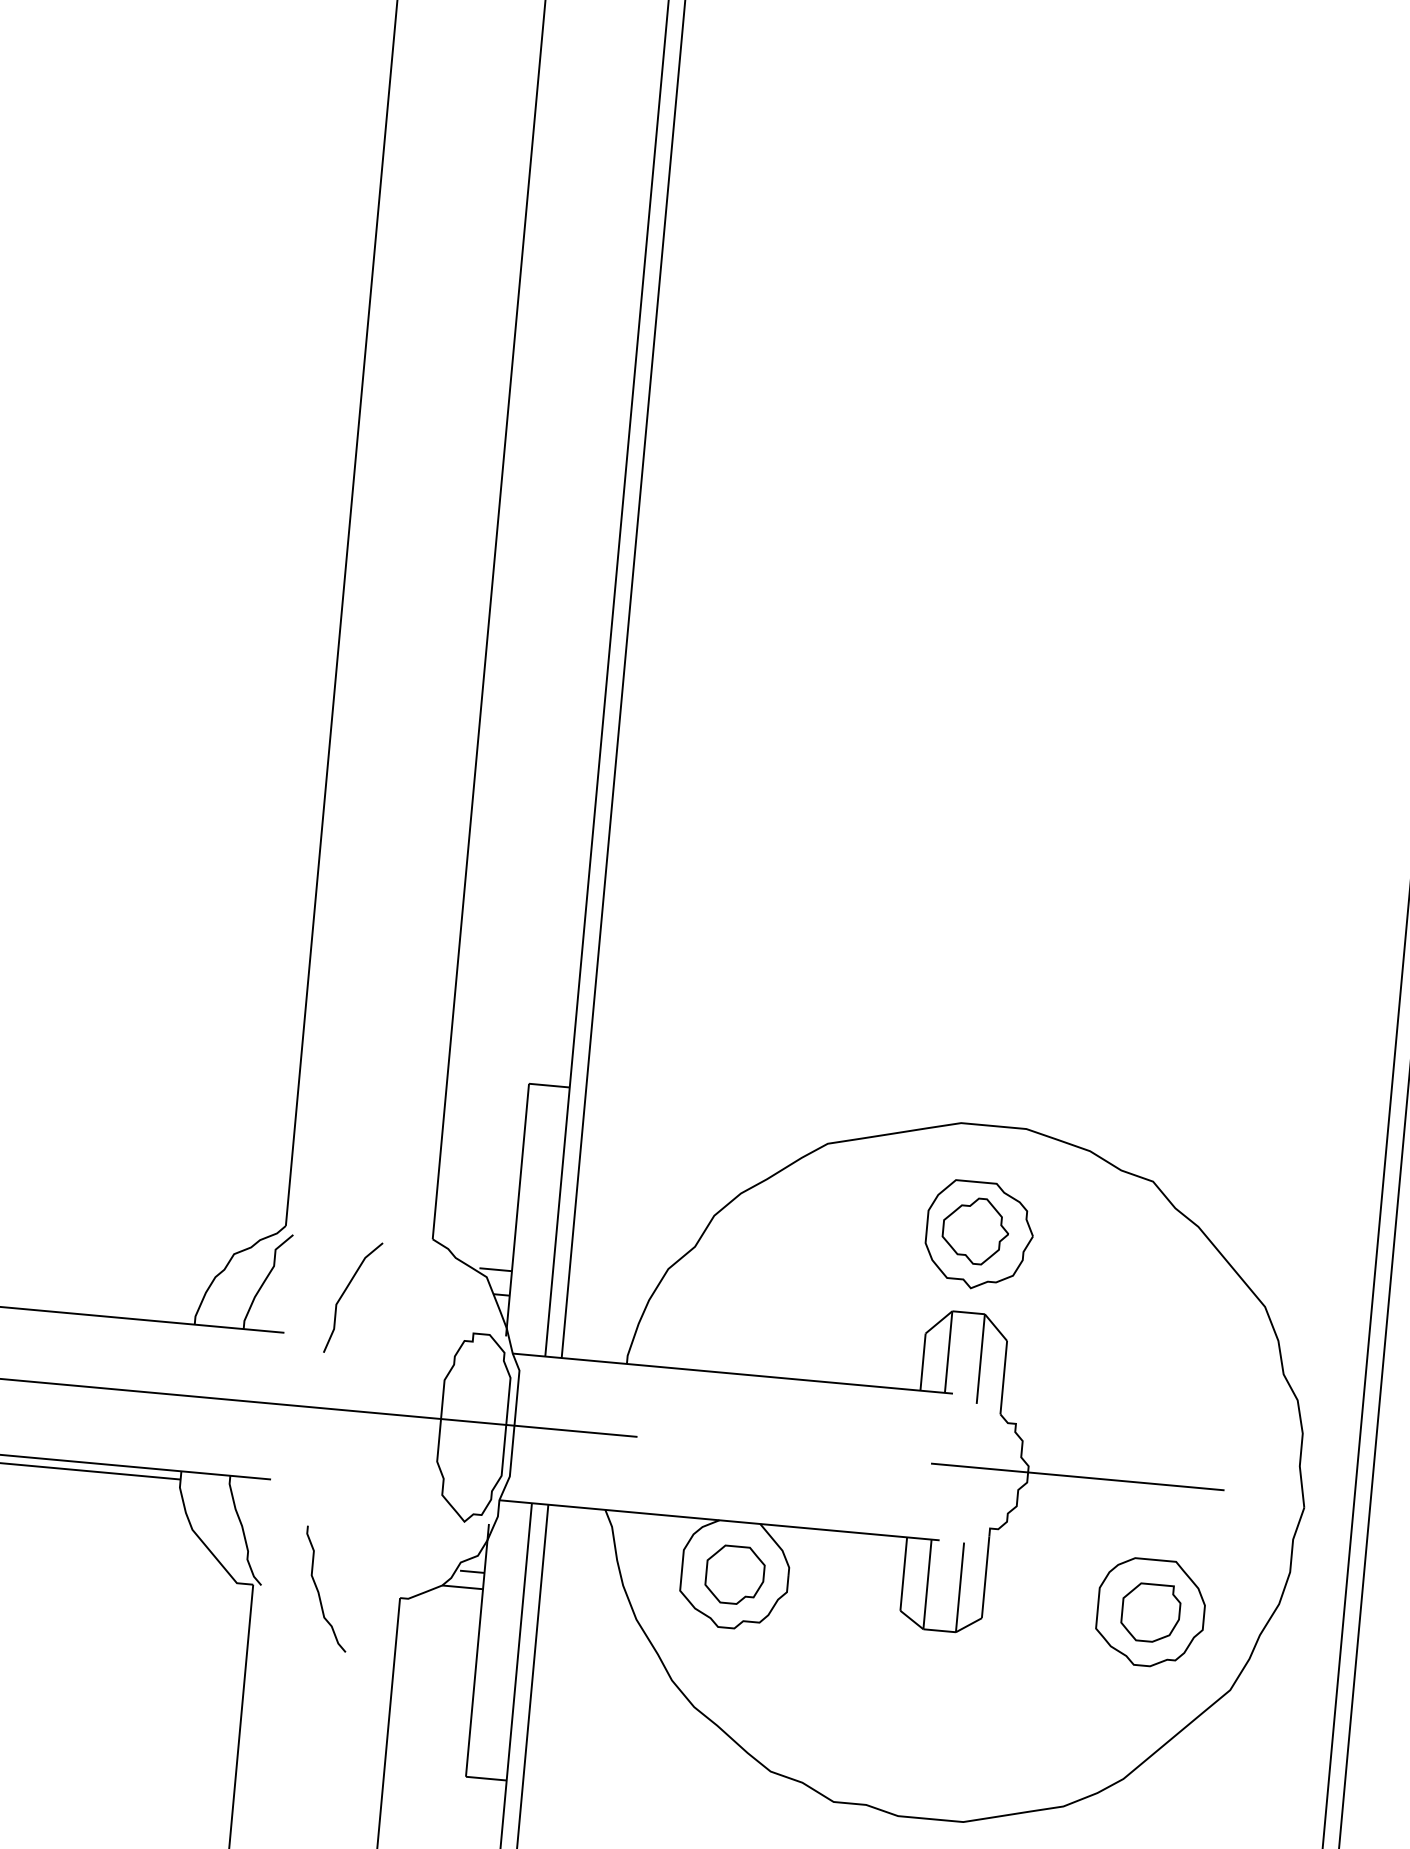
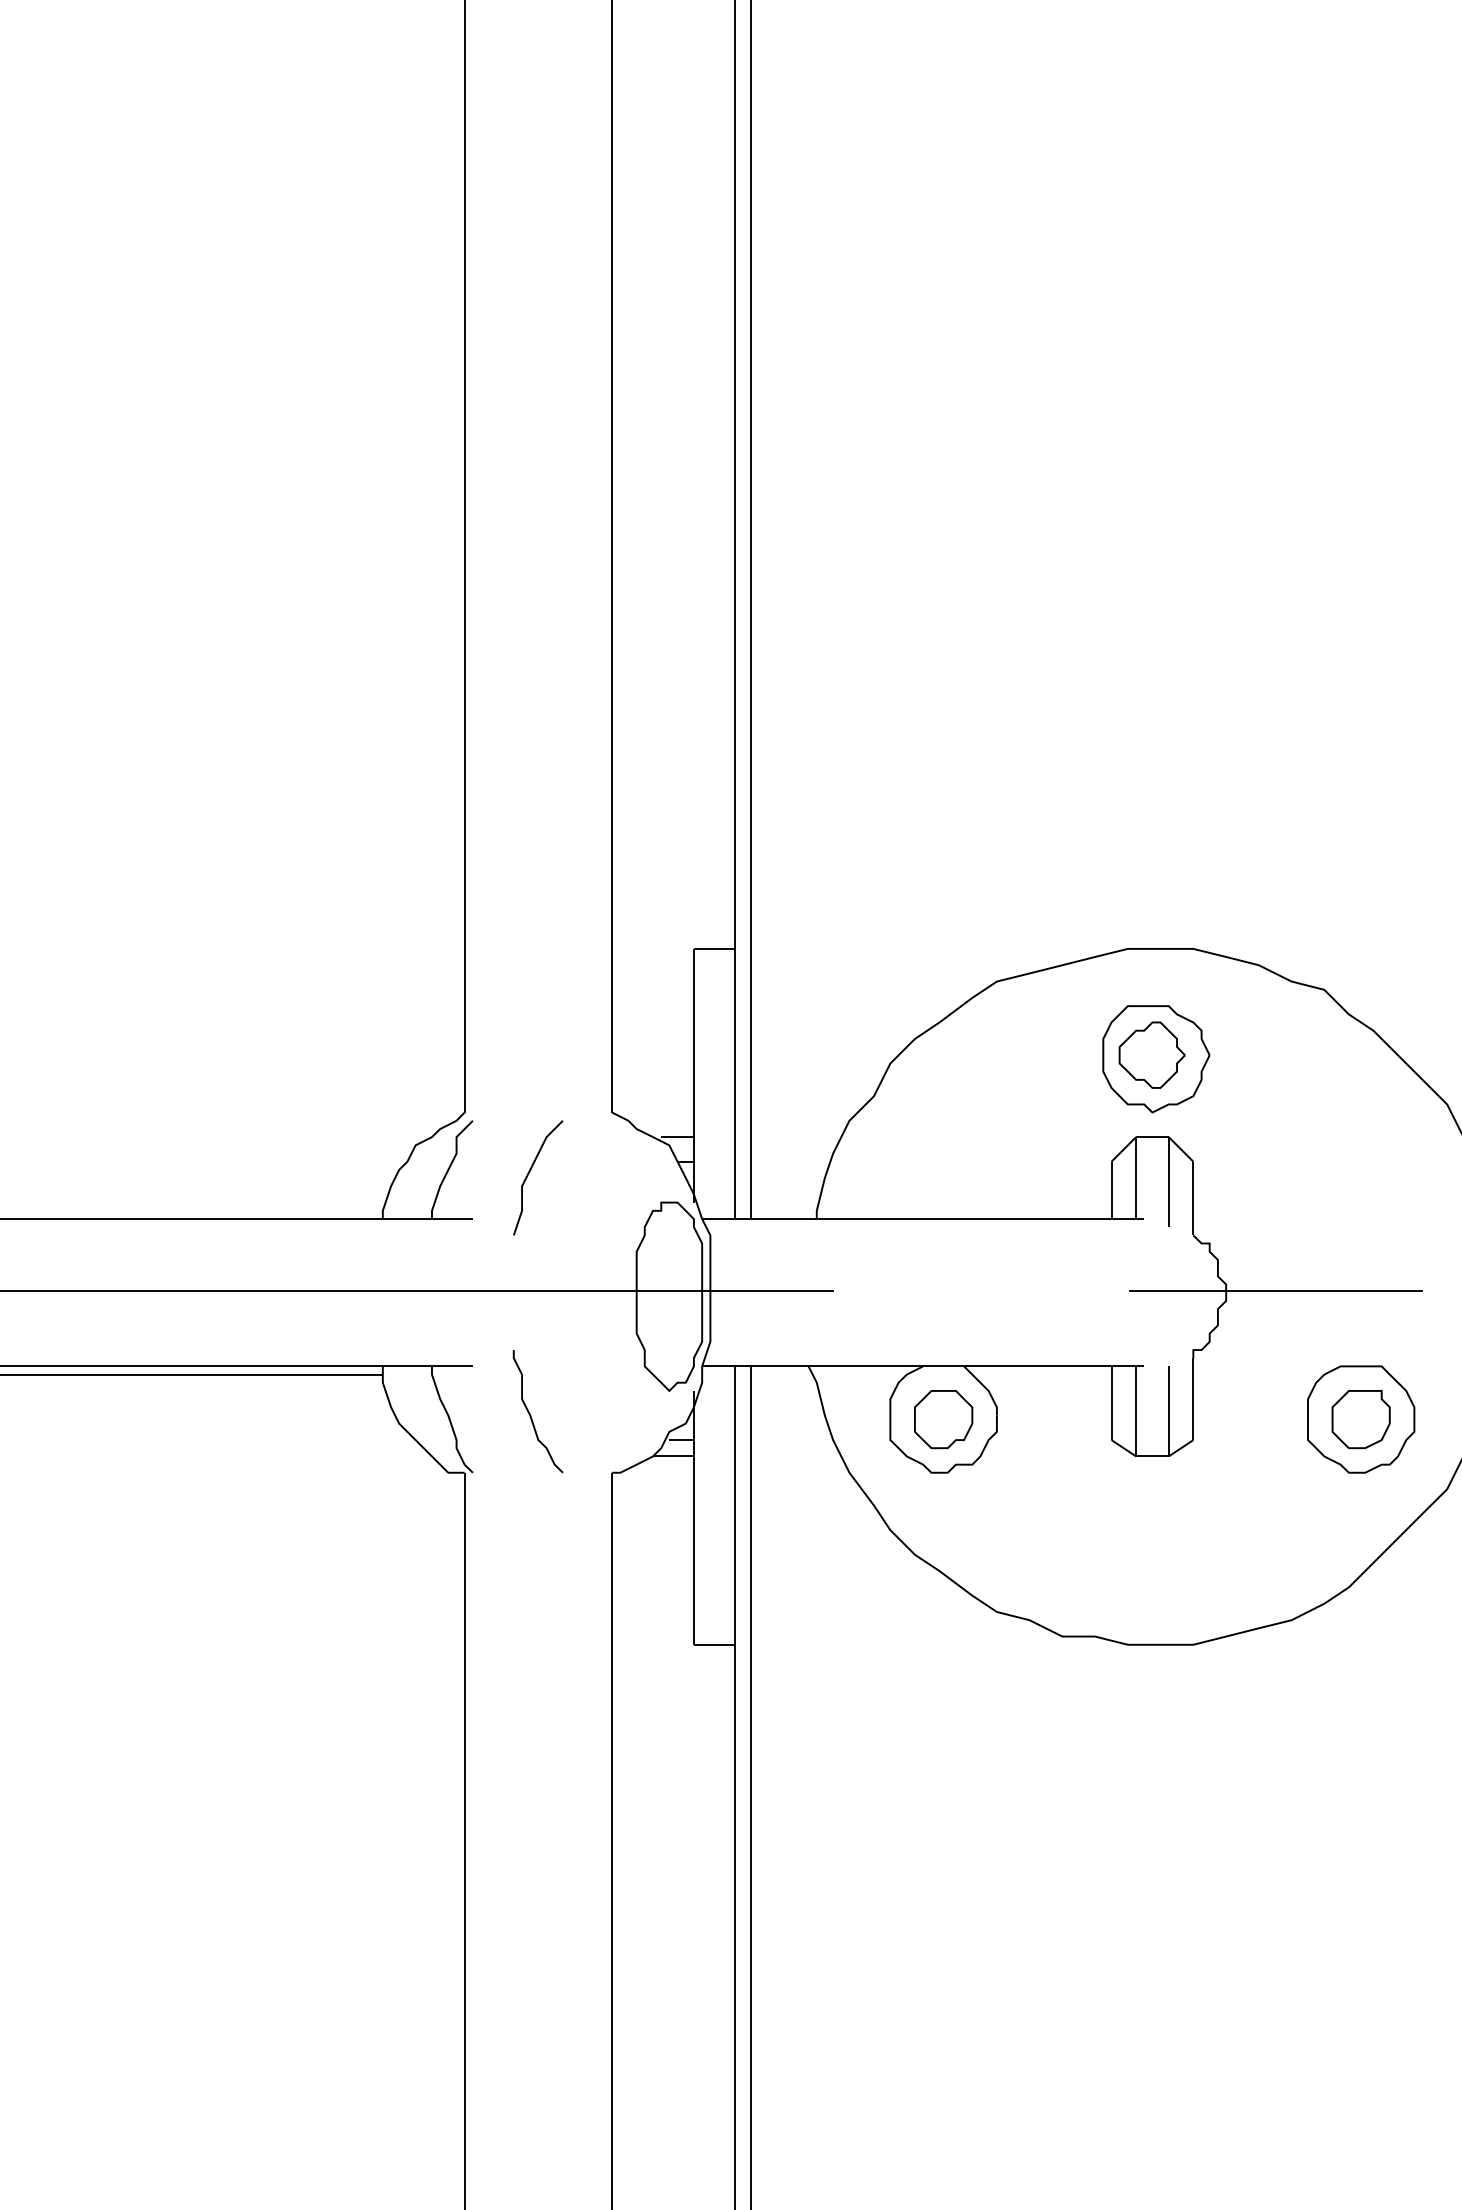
curve: (319, 1592) -> (531, 1415), moved

